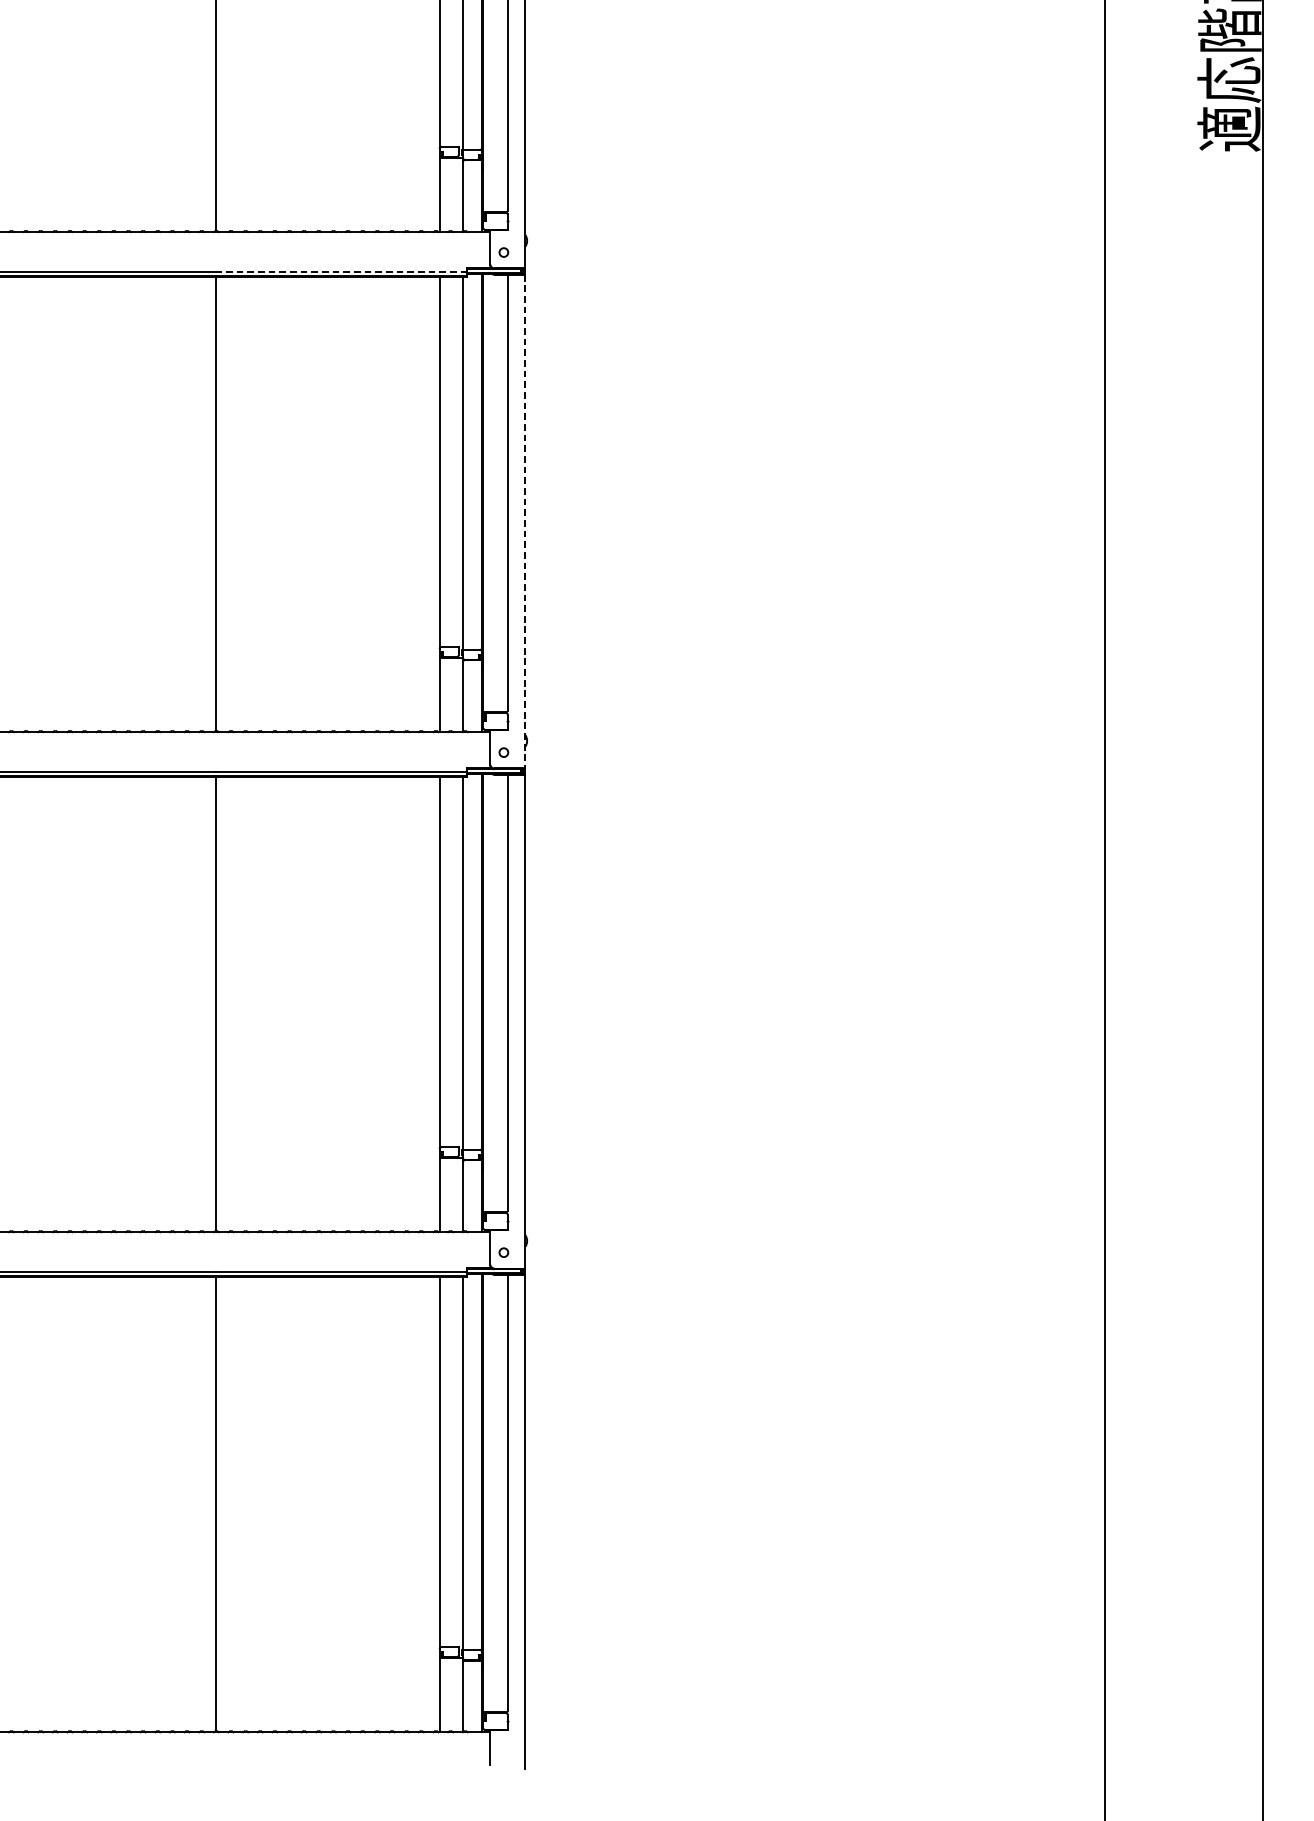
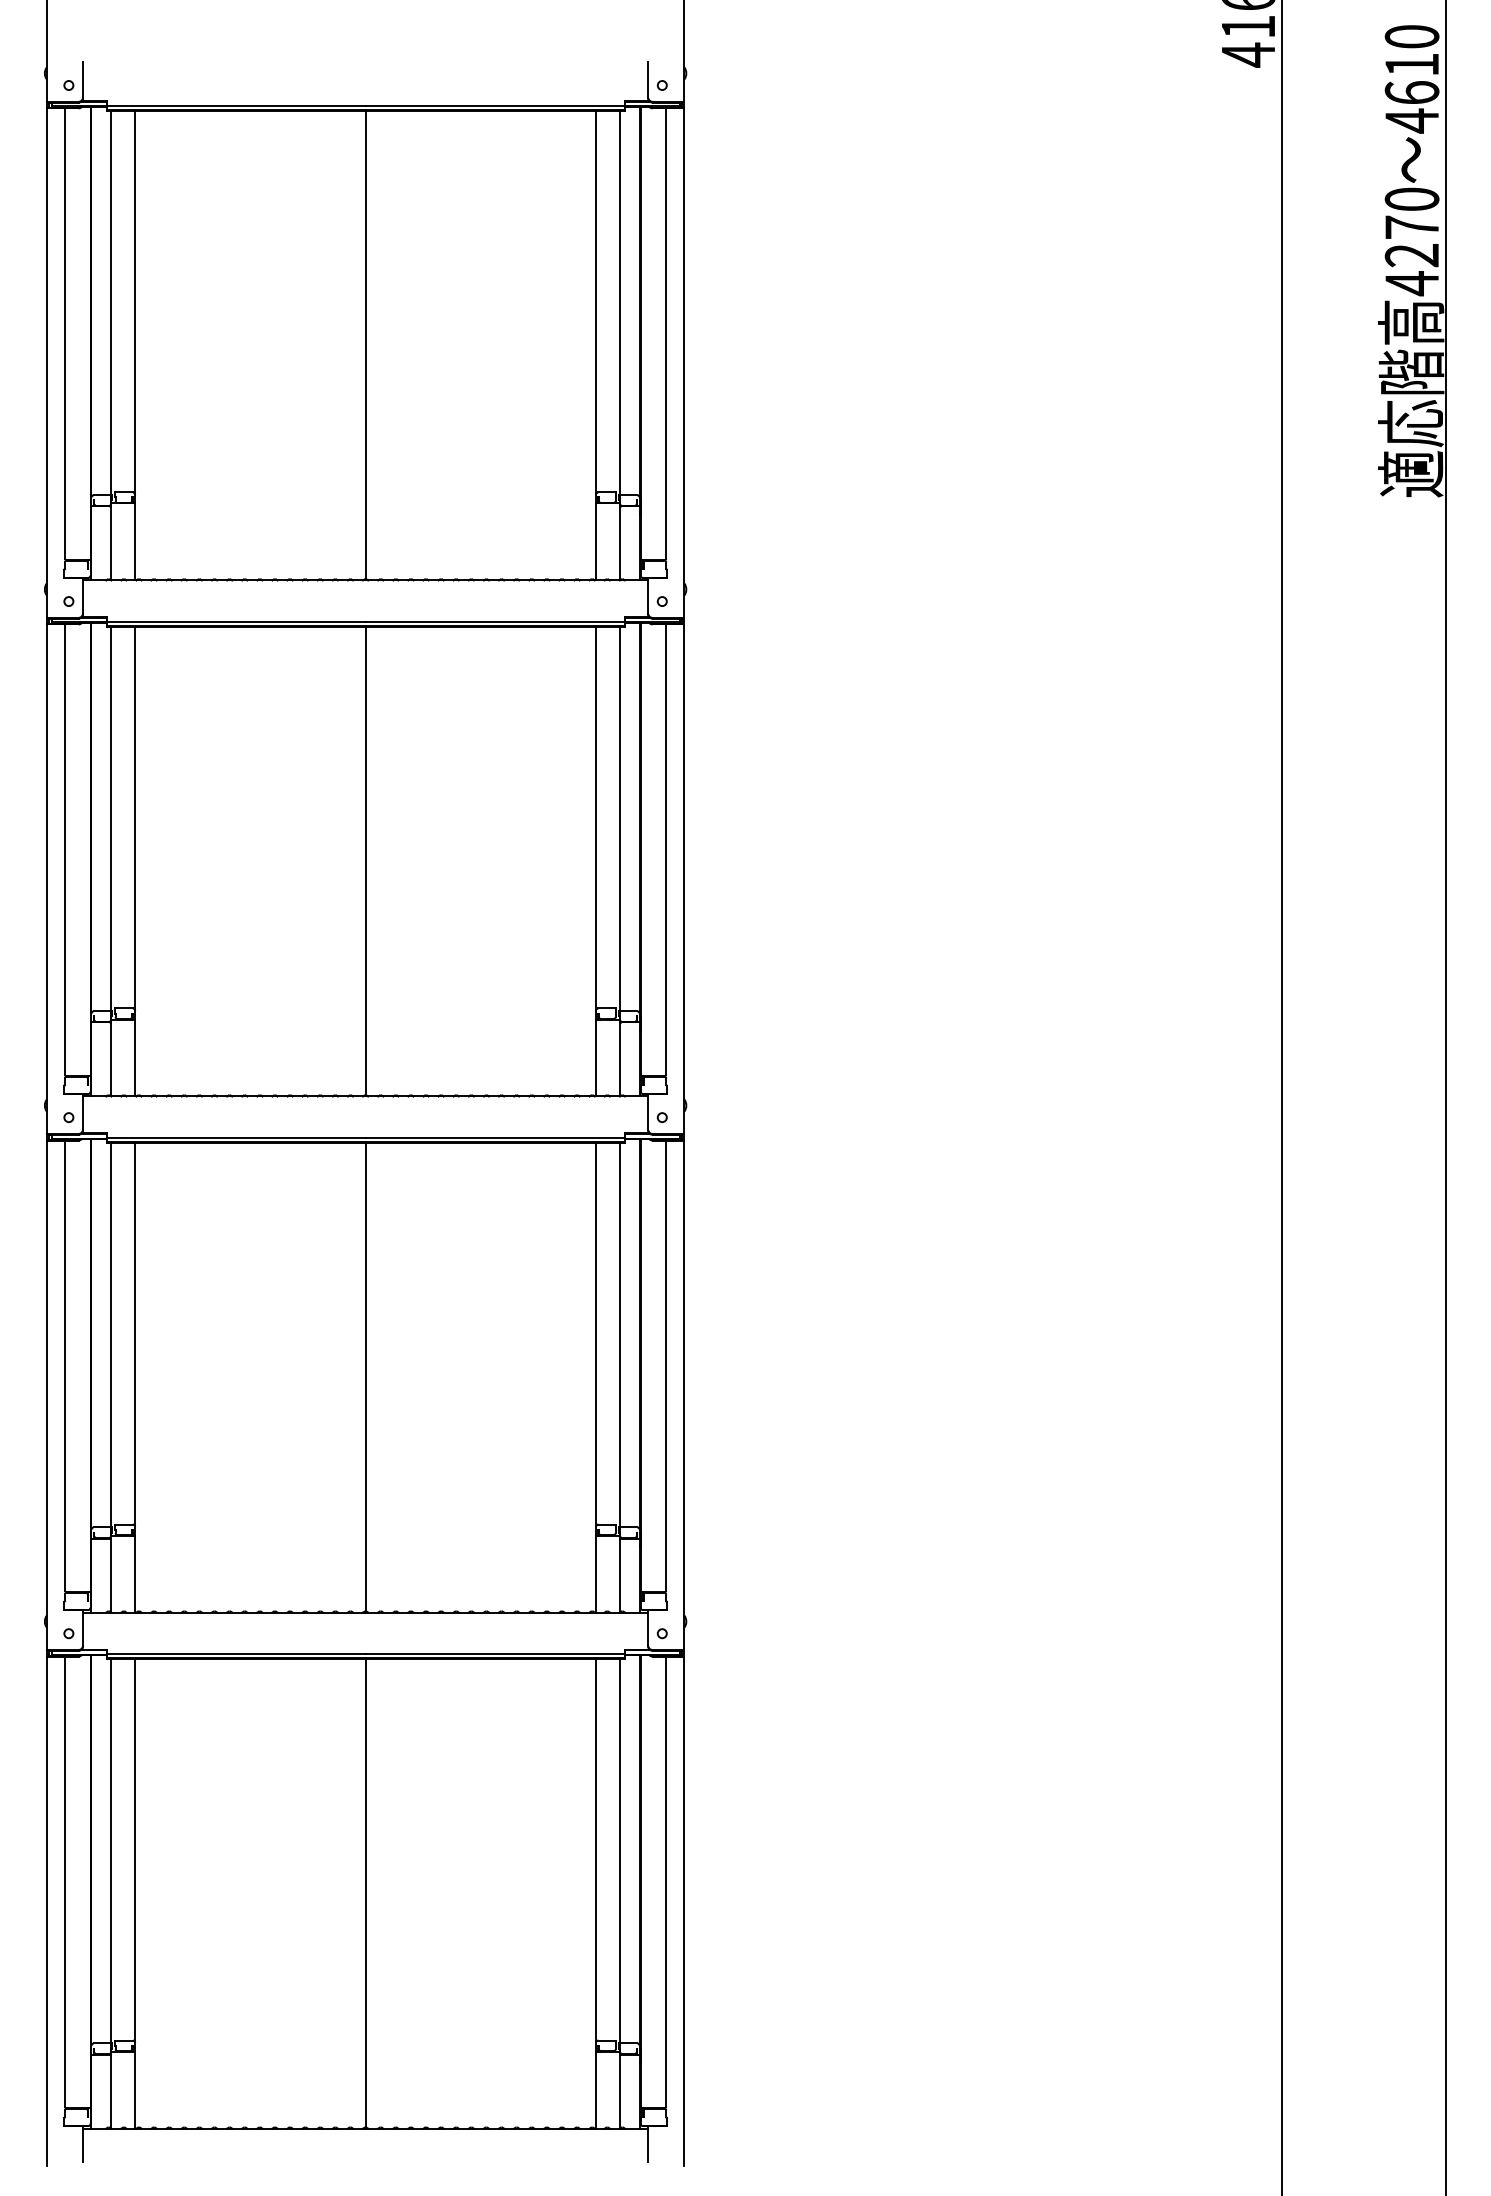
line: (341, 271) -> (494, 621), dashed -> solid
line: (525, 521) -> (684, 879), dashed -> solid

